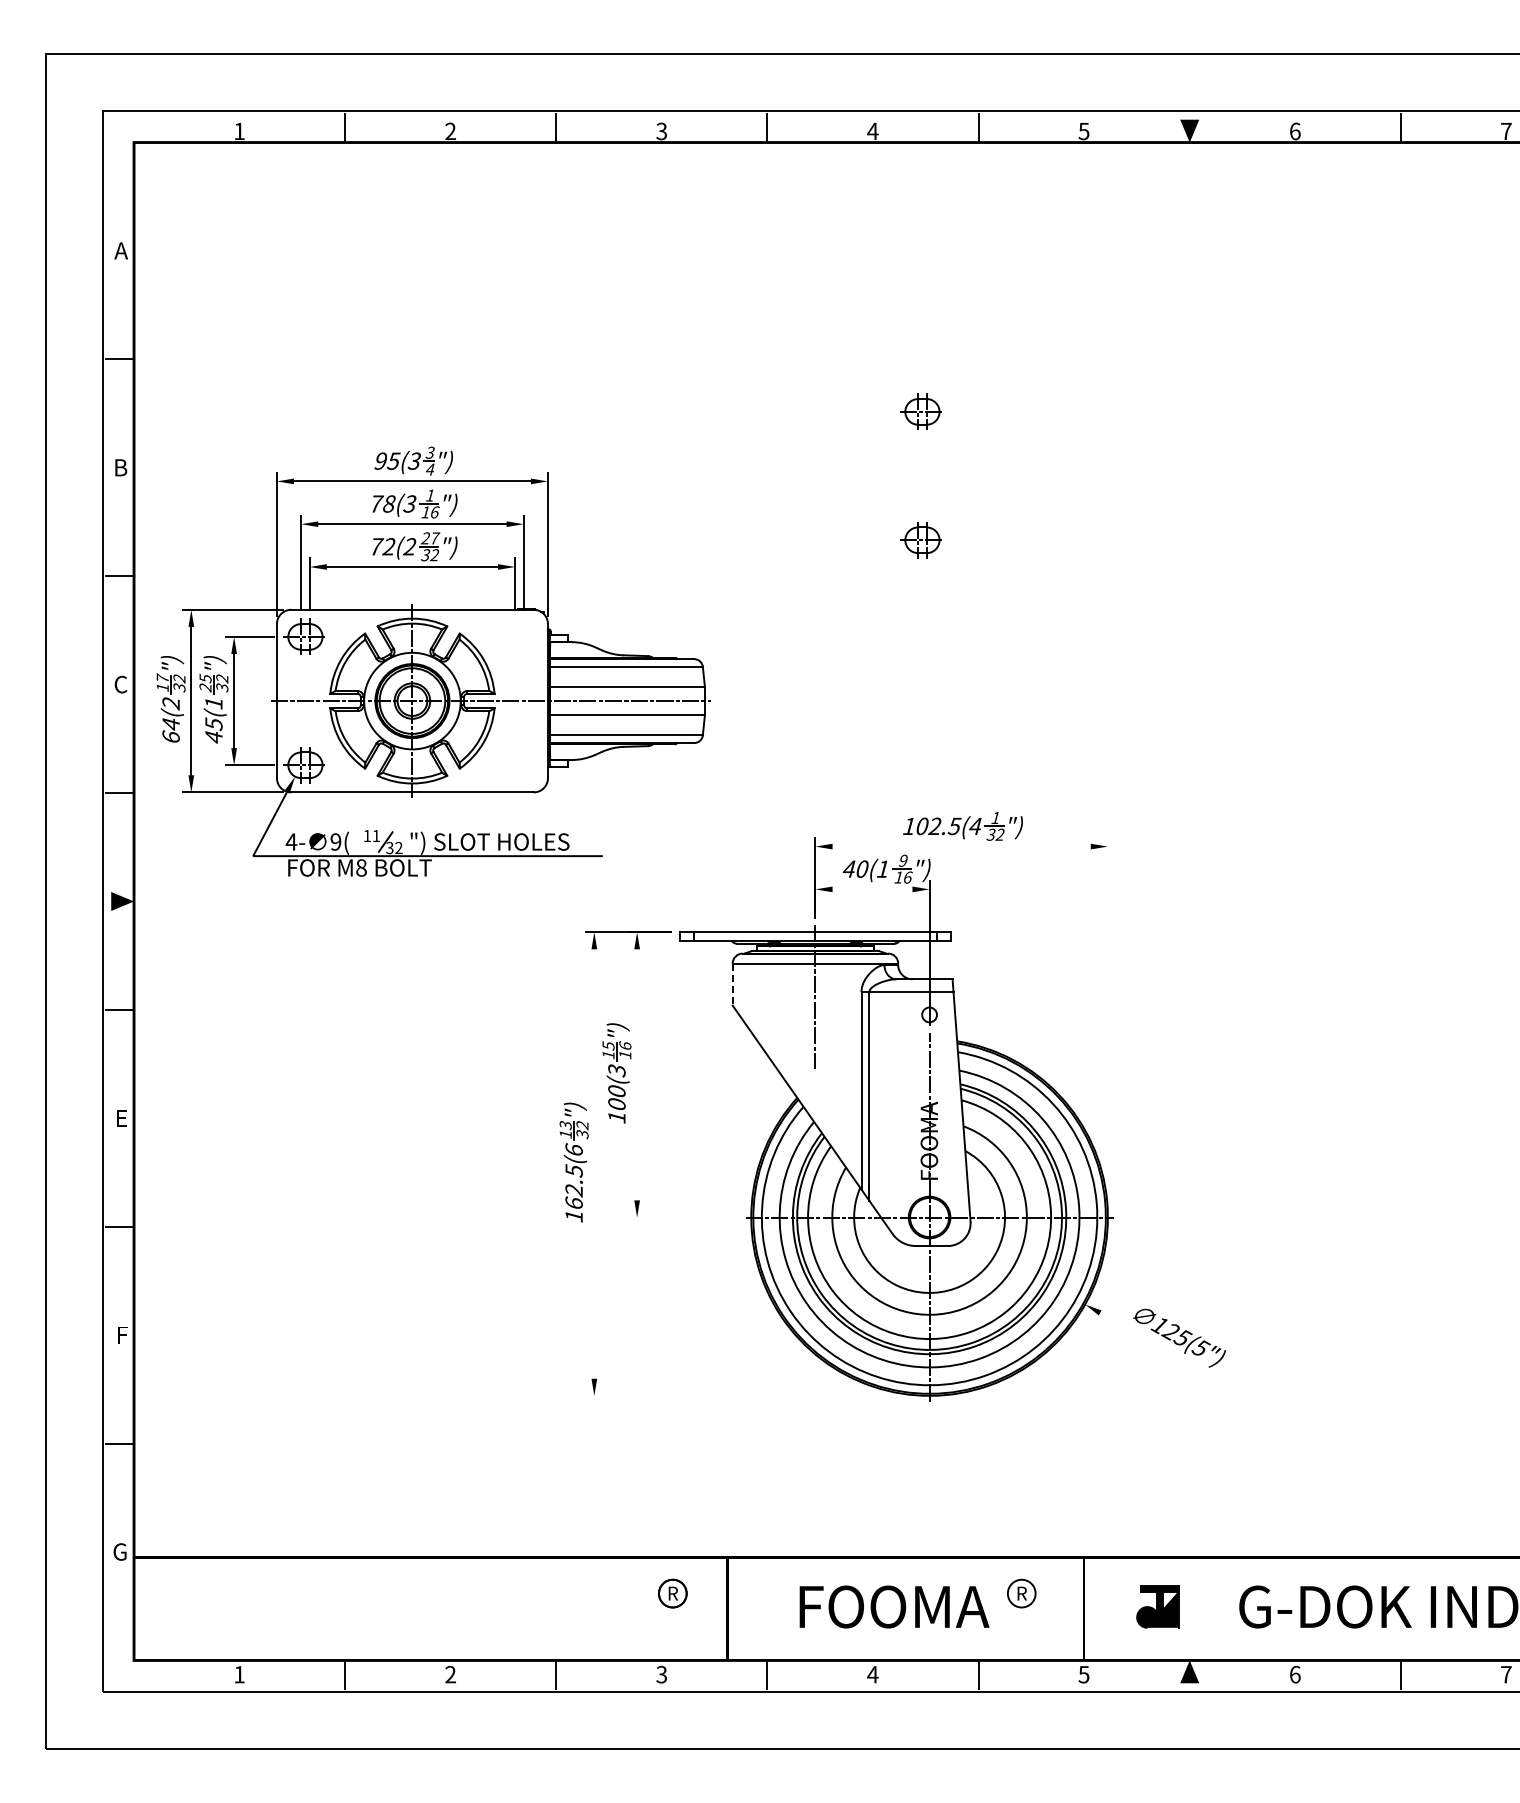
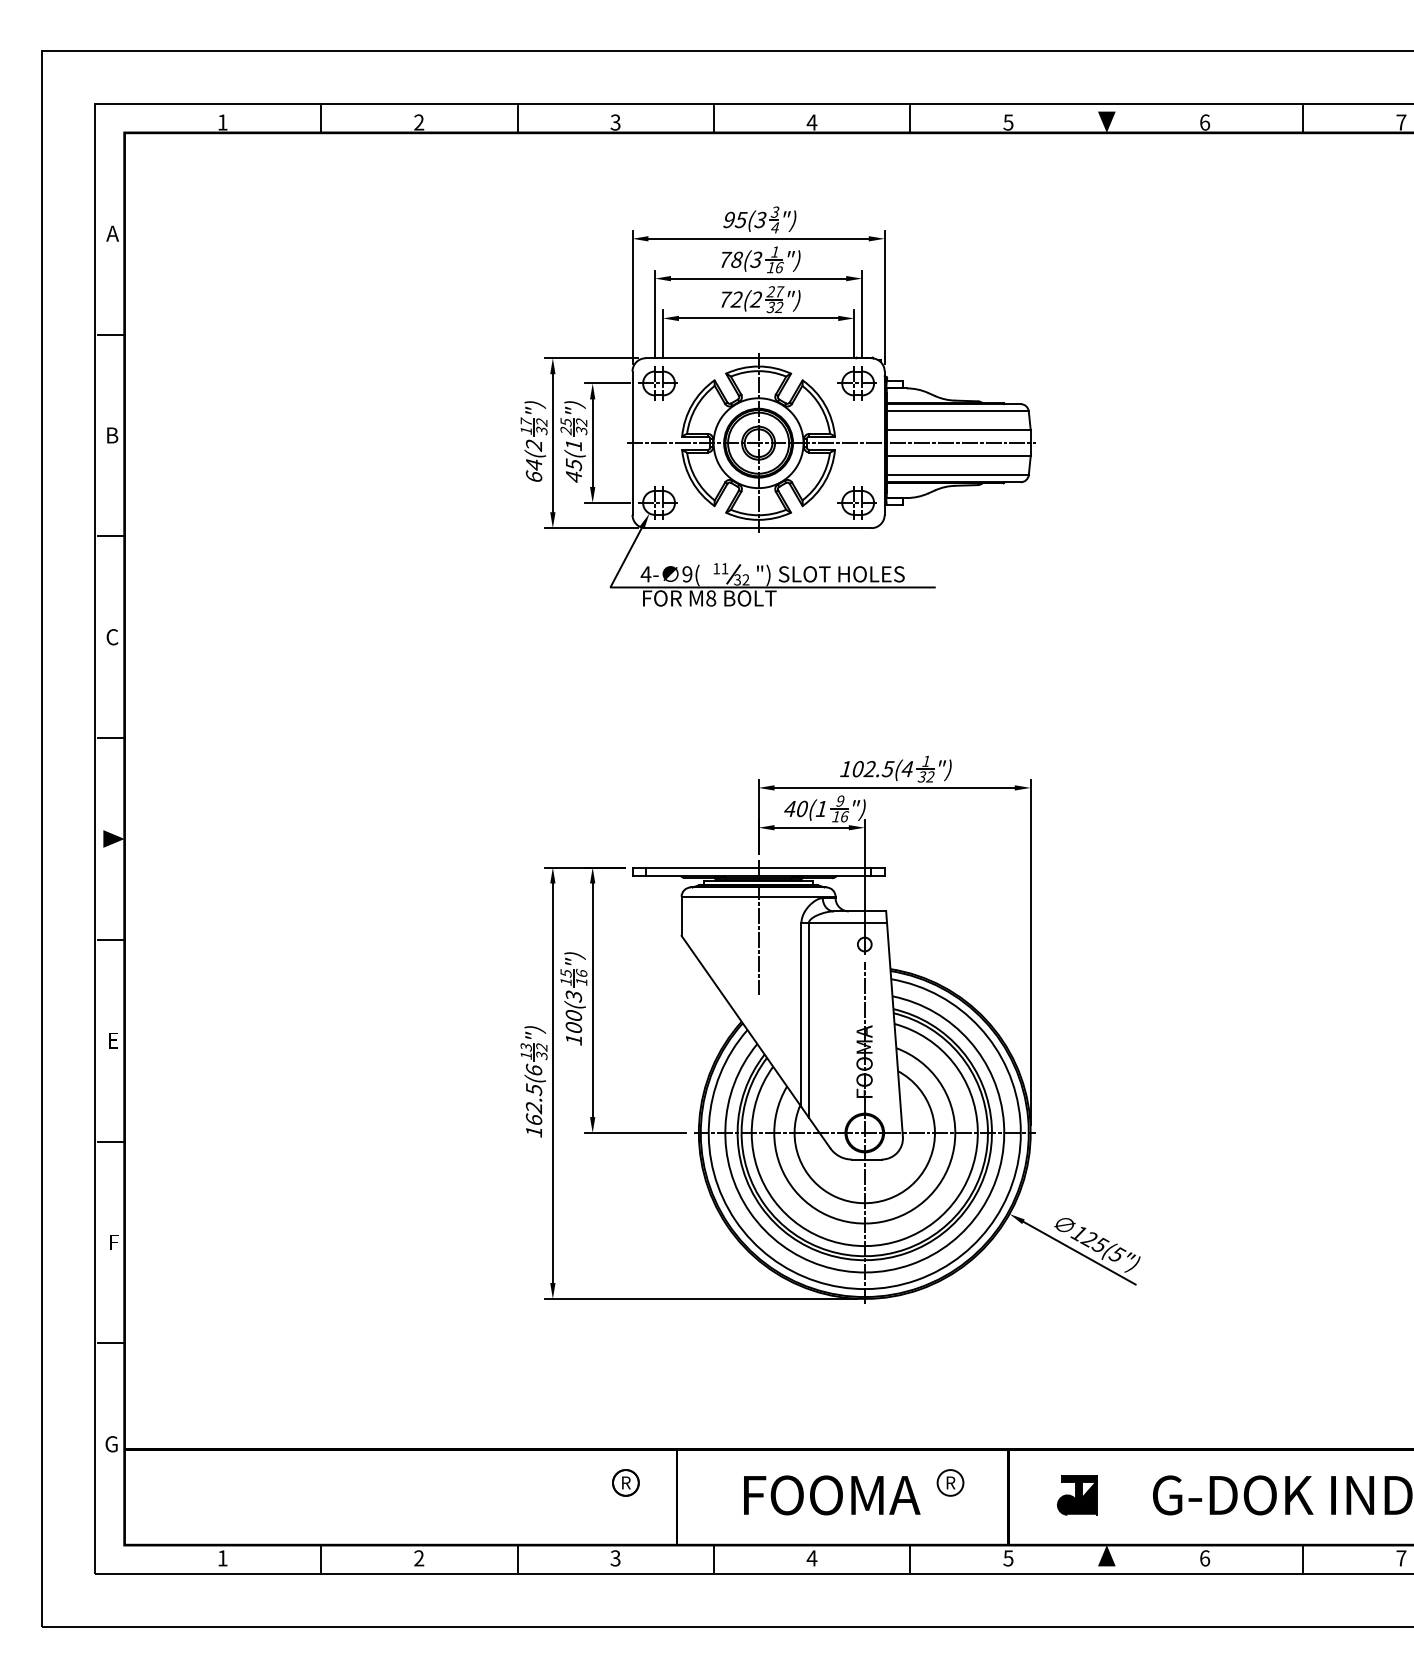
part: (433, 661) -> (778, 406), moved
line: (961, 846) -> (894, 787), added
line: (872, 889) -> (811, 827), added
line: (732, 985) -> (681, 917), dashed -> solid
line: (1107, 1023) -> (1030, 952), added
line: (637, 1074) -> (593, 999), added
line: (594, 1163) -> (553, 1082), added
line: (682, 1217) -> (634, 1133), added
line: (1160, 1346) -> (1079, 1253), added
line: (753, 1395) -> (700, 1298), added

